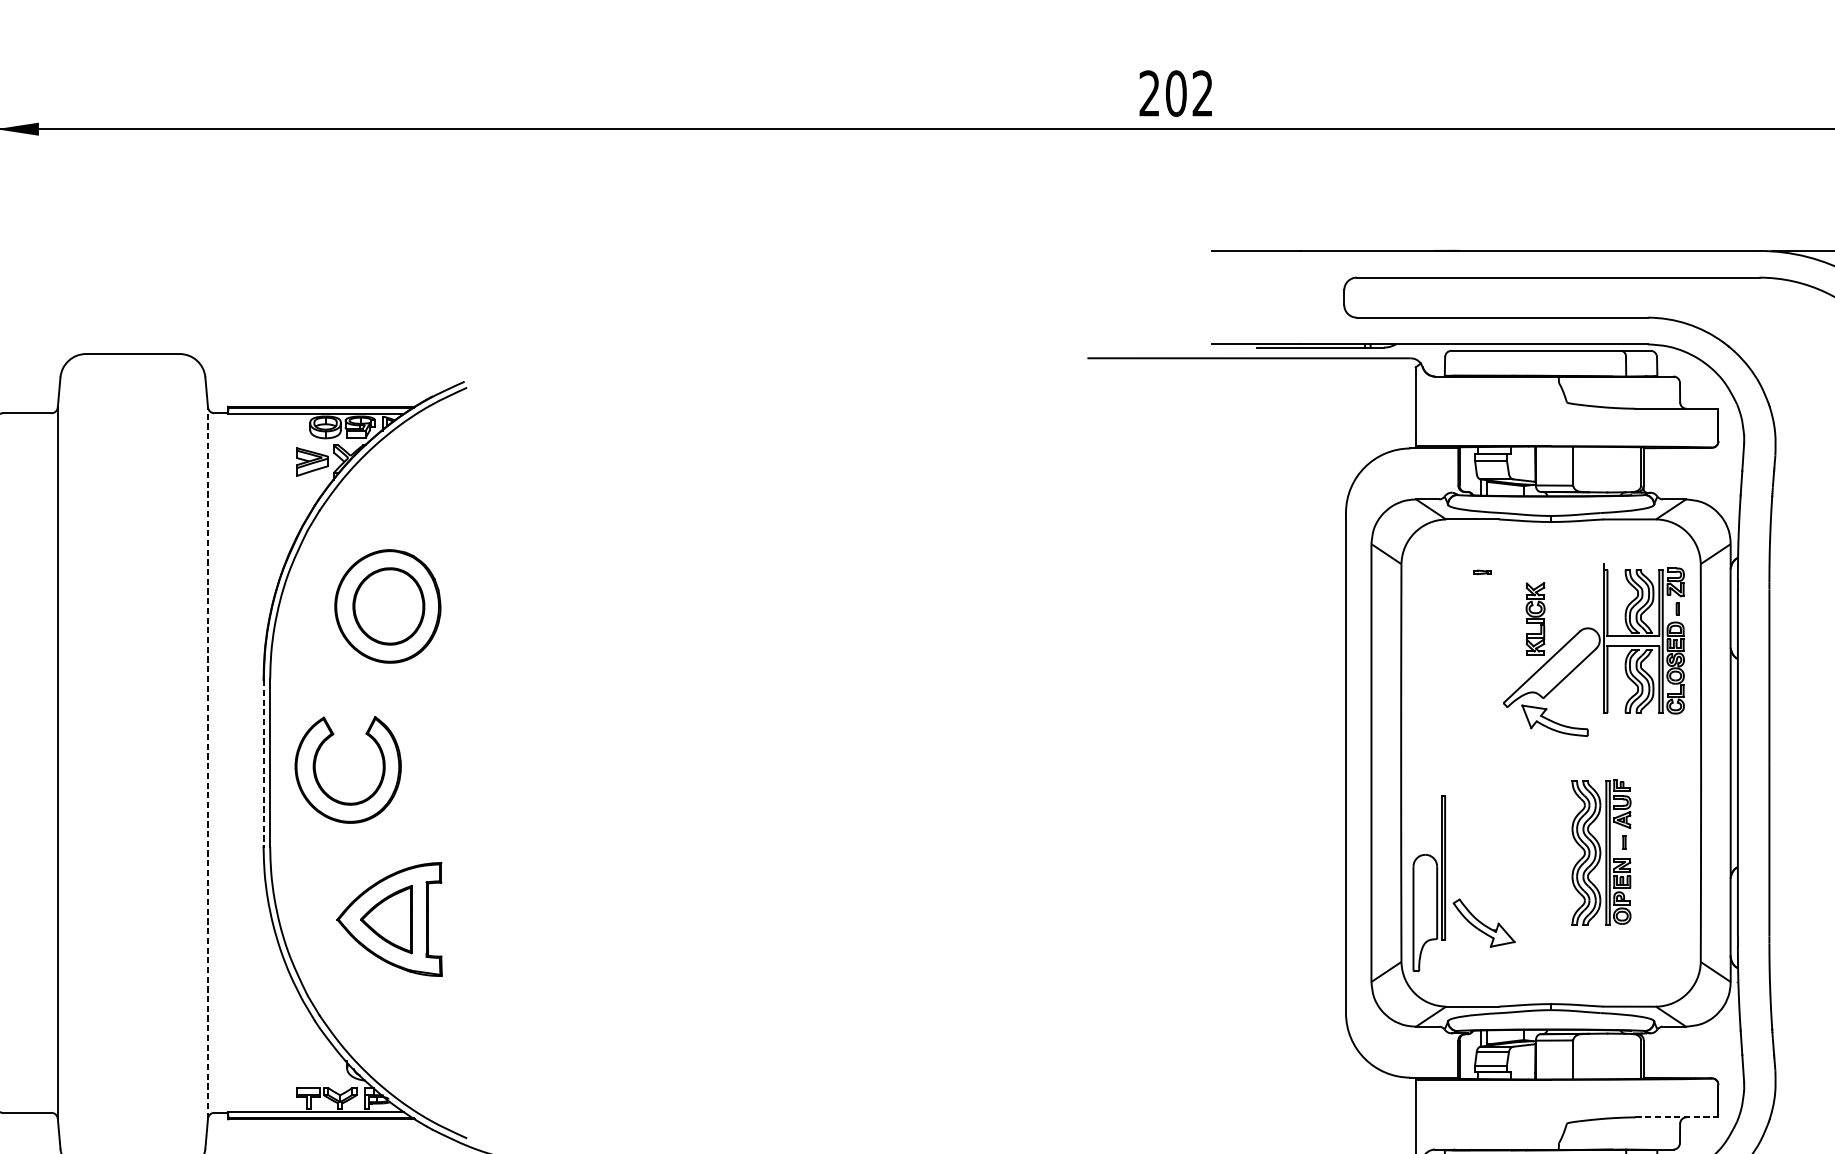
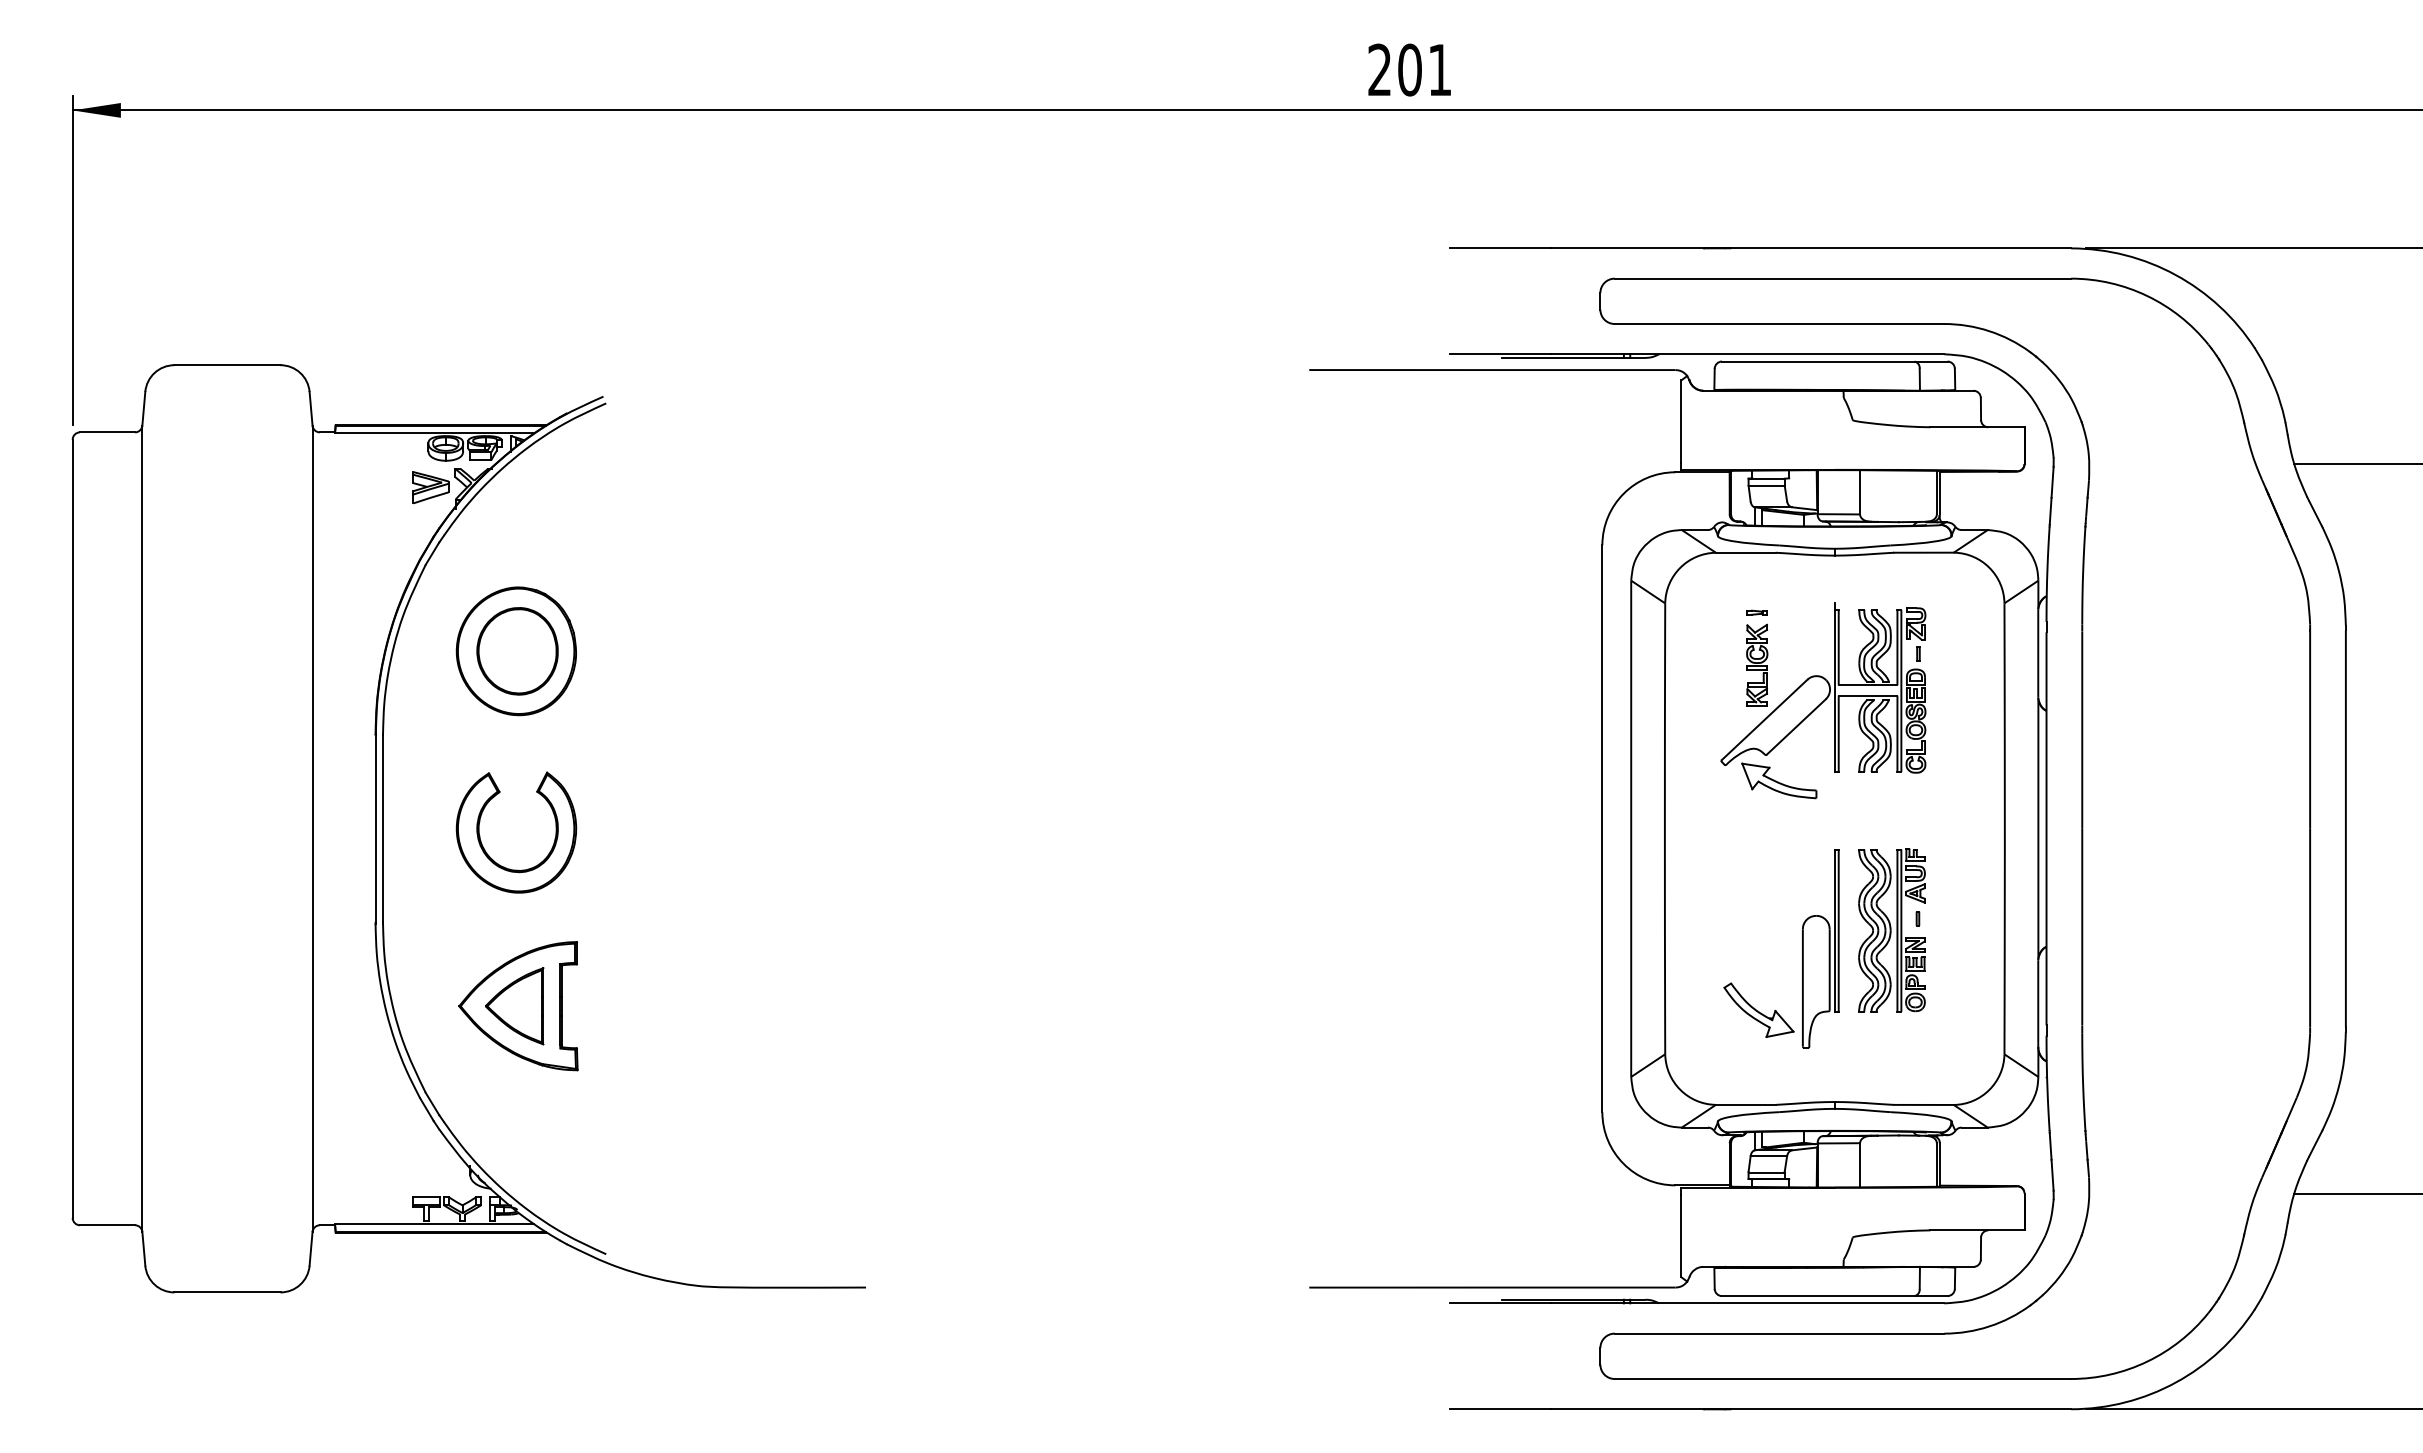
text: (1202, 93) -> (1439, 69), 202 -> 201
part: (1594, 649) -> (1823, 700), moved
line: (207, 762) -> (312, 828), dashed -> solid
line: (263, 762) -> (375, 828), dashed -> solid
part: (320, 784) -> (485, 849), moved
part: (1429, 883) -> (1820, 948), moved
line: (1676, 1117) -> (1977, 1230), dashed -> solid

